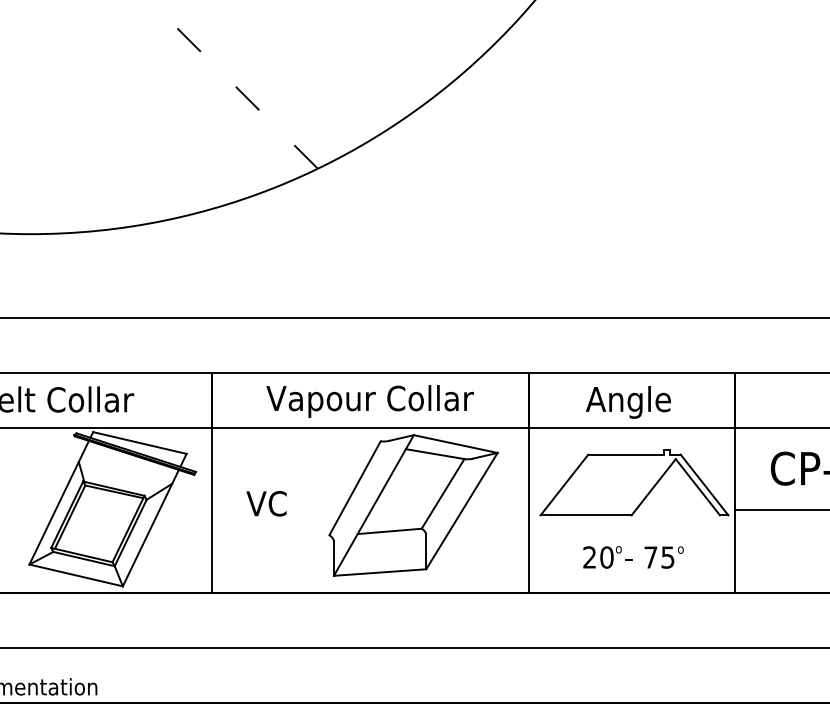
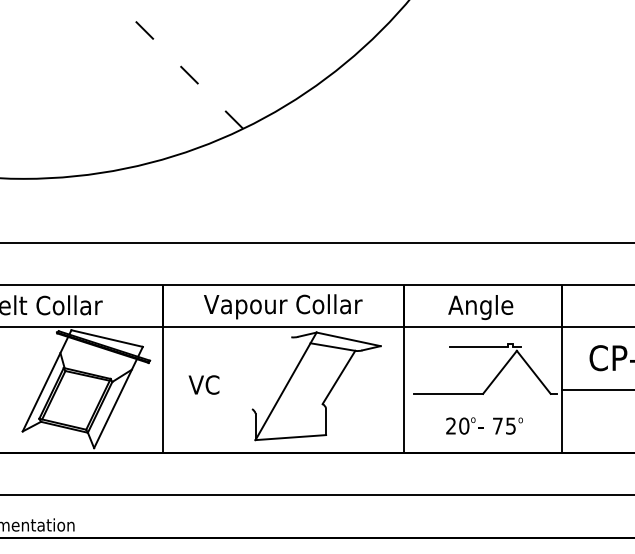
line: (564, 484) -> (431, 370), removed
line: (704, 484) -> (538, 370), removed
line: (354, 488) -> (271, 373), removed
line: (461, 510) -> (353, 390), removed
line: (389, 531) -> (298, 406), removed
line: (75, 575) -> (57, 439), removed

